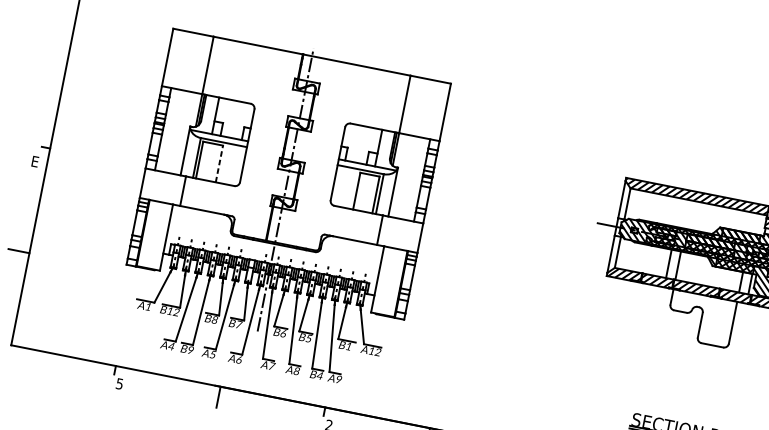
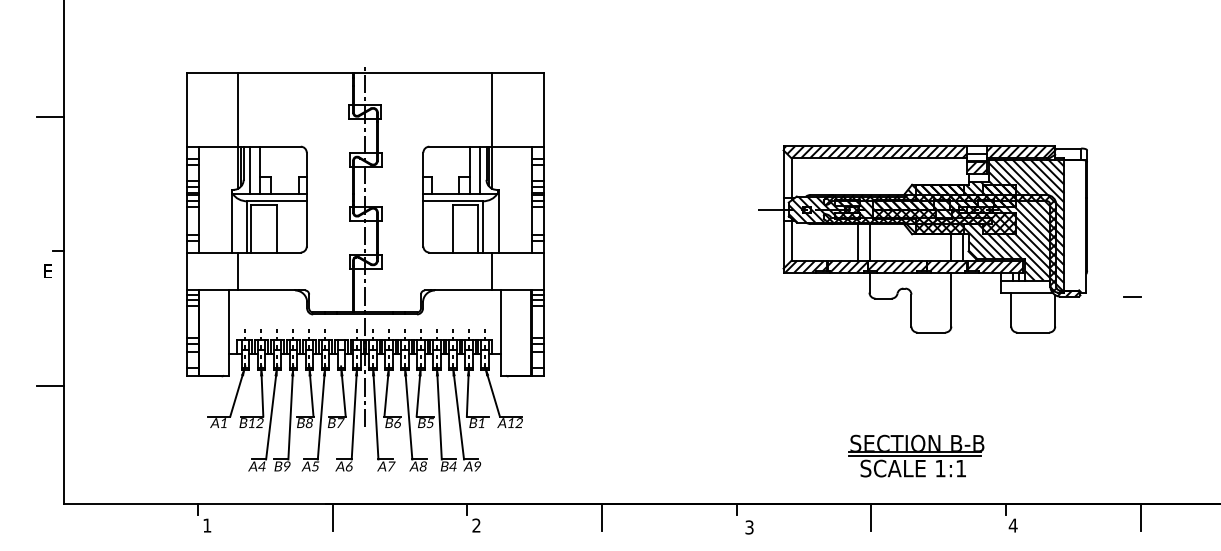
line: (60, 41) -> (49, 116), added
line: (208, 113) -> (250, 169), added
line: (386, 149) -> (479, 169), added
line: (219, 163) -> (276, 228), dashed -> solid
text: (119, 383) -> (207, 525), 5 -> 1

